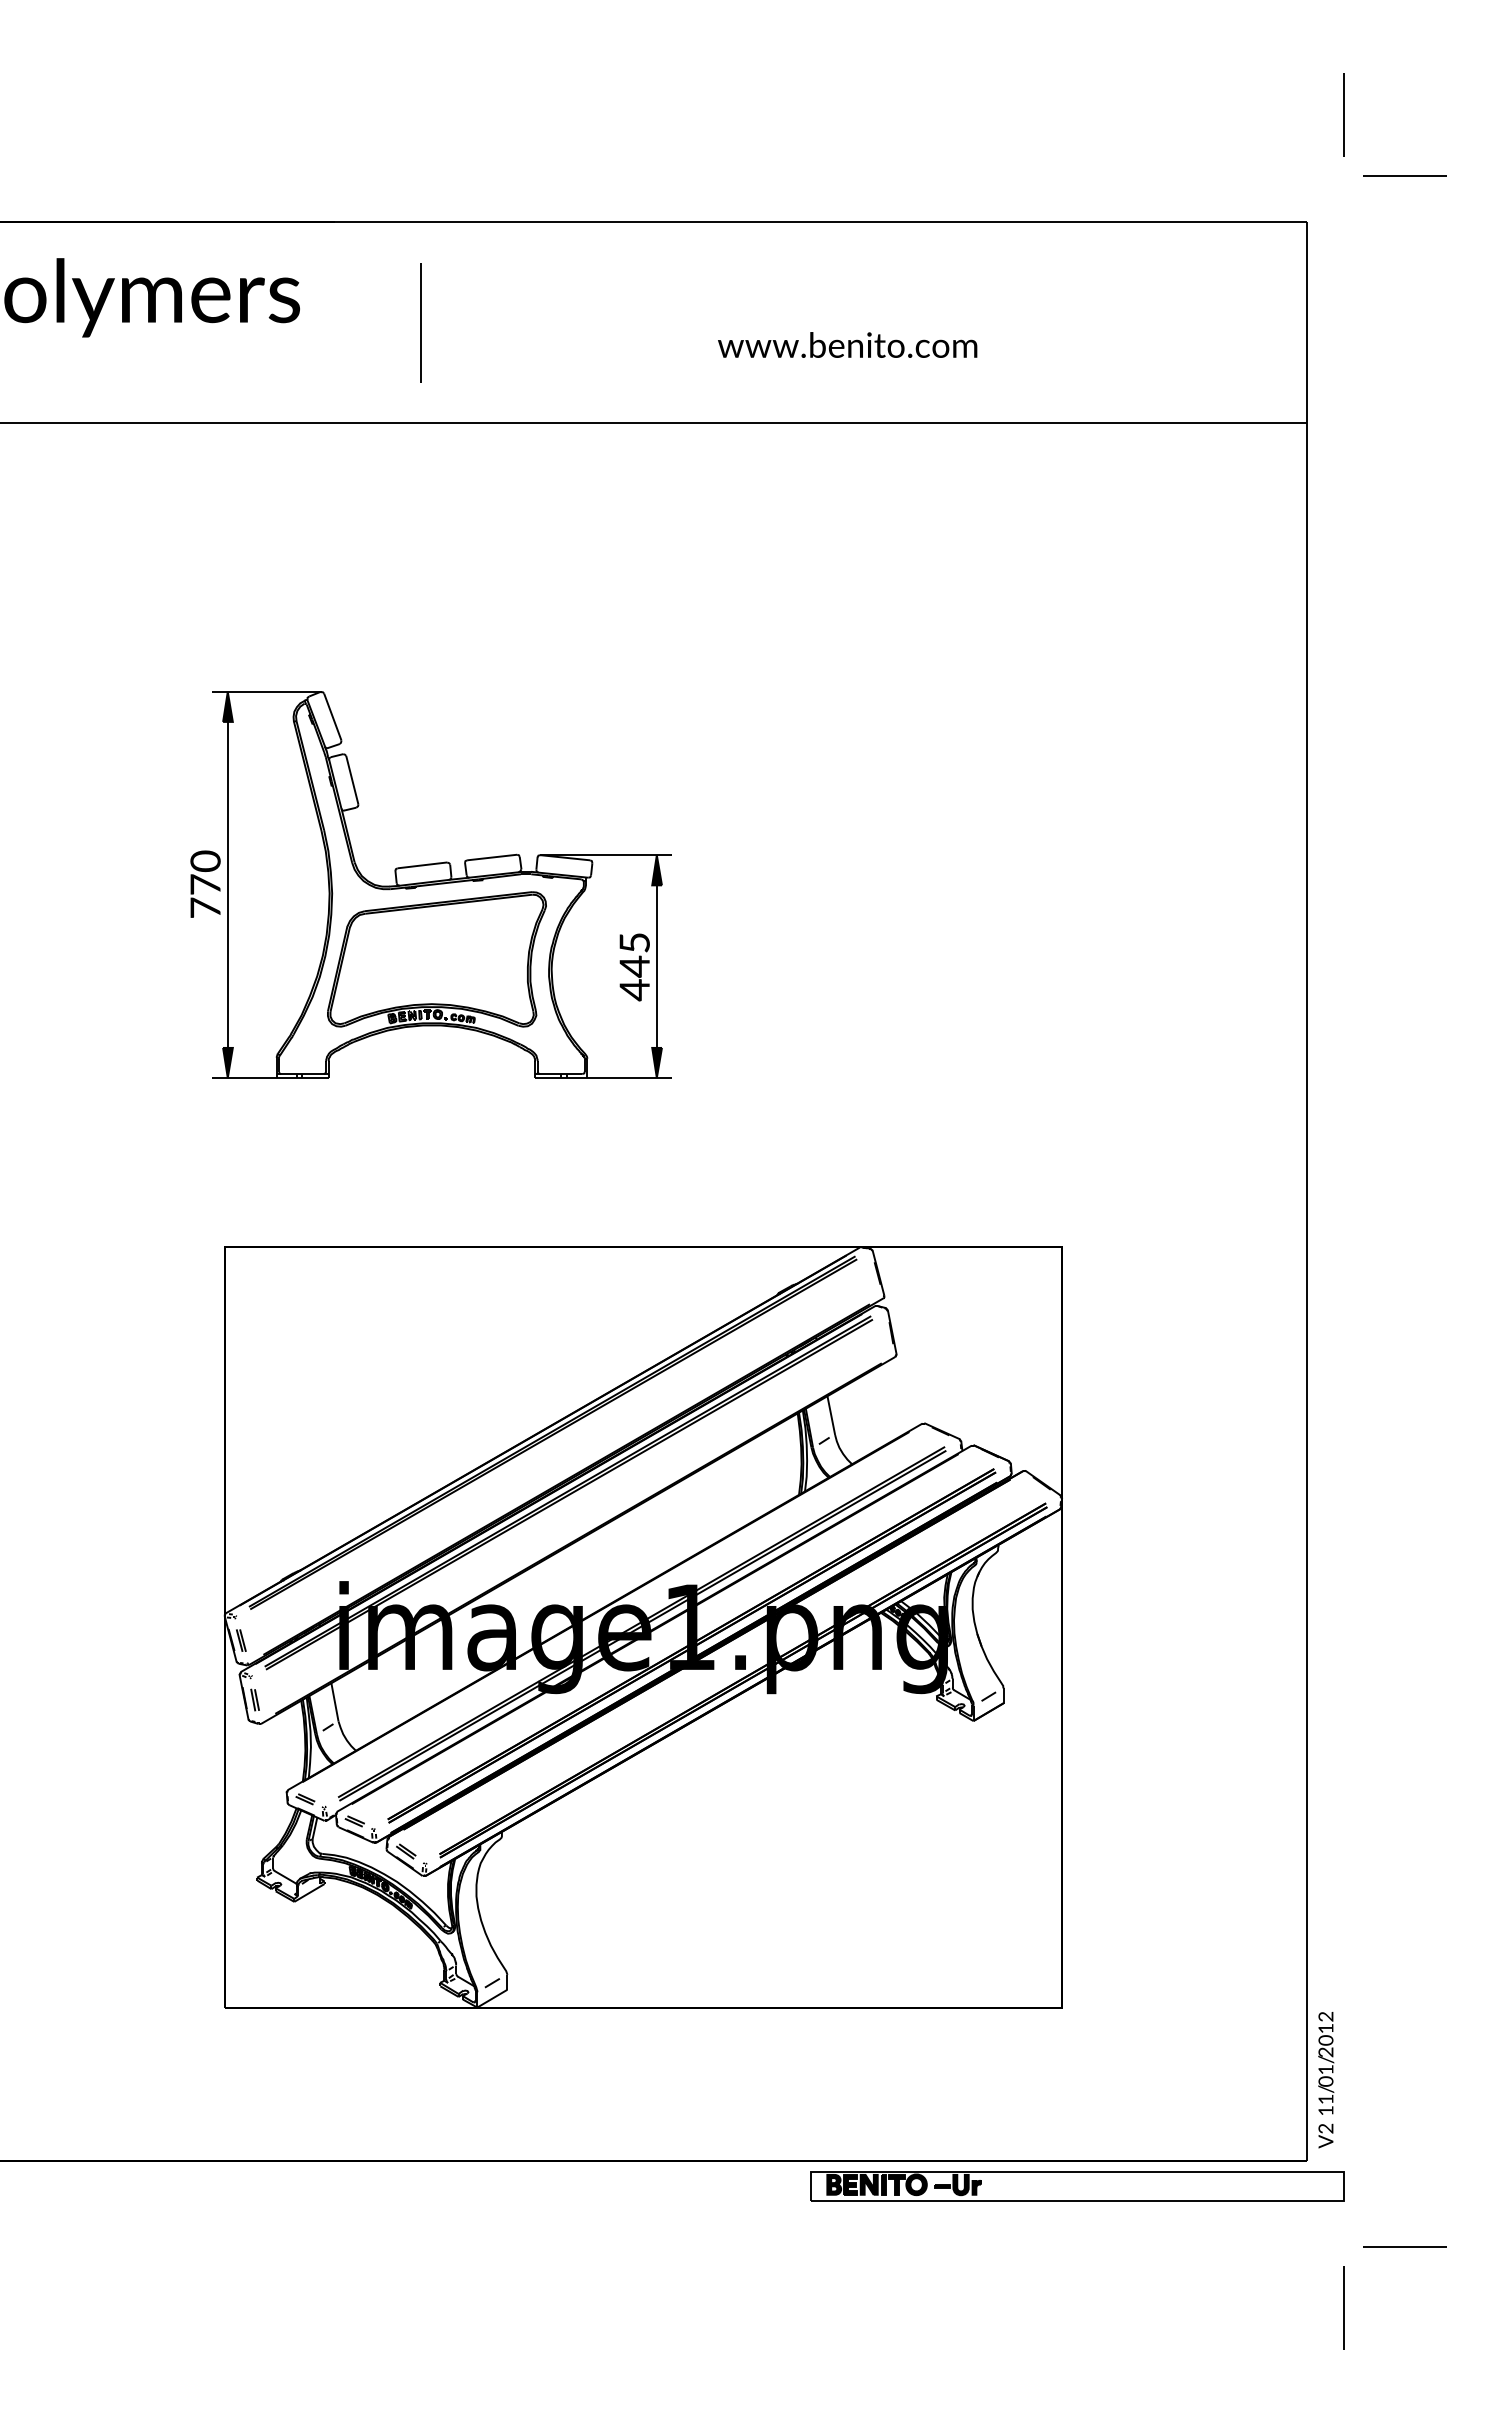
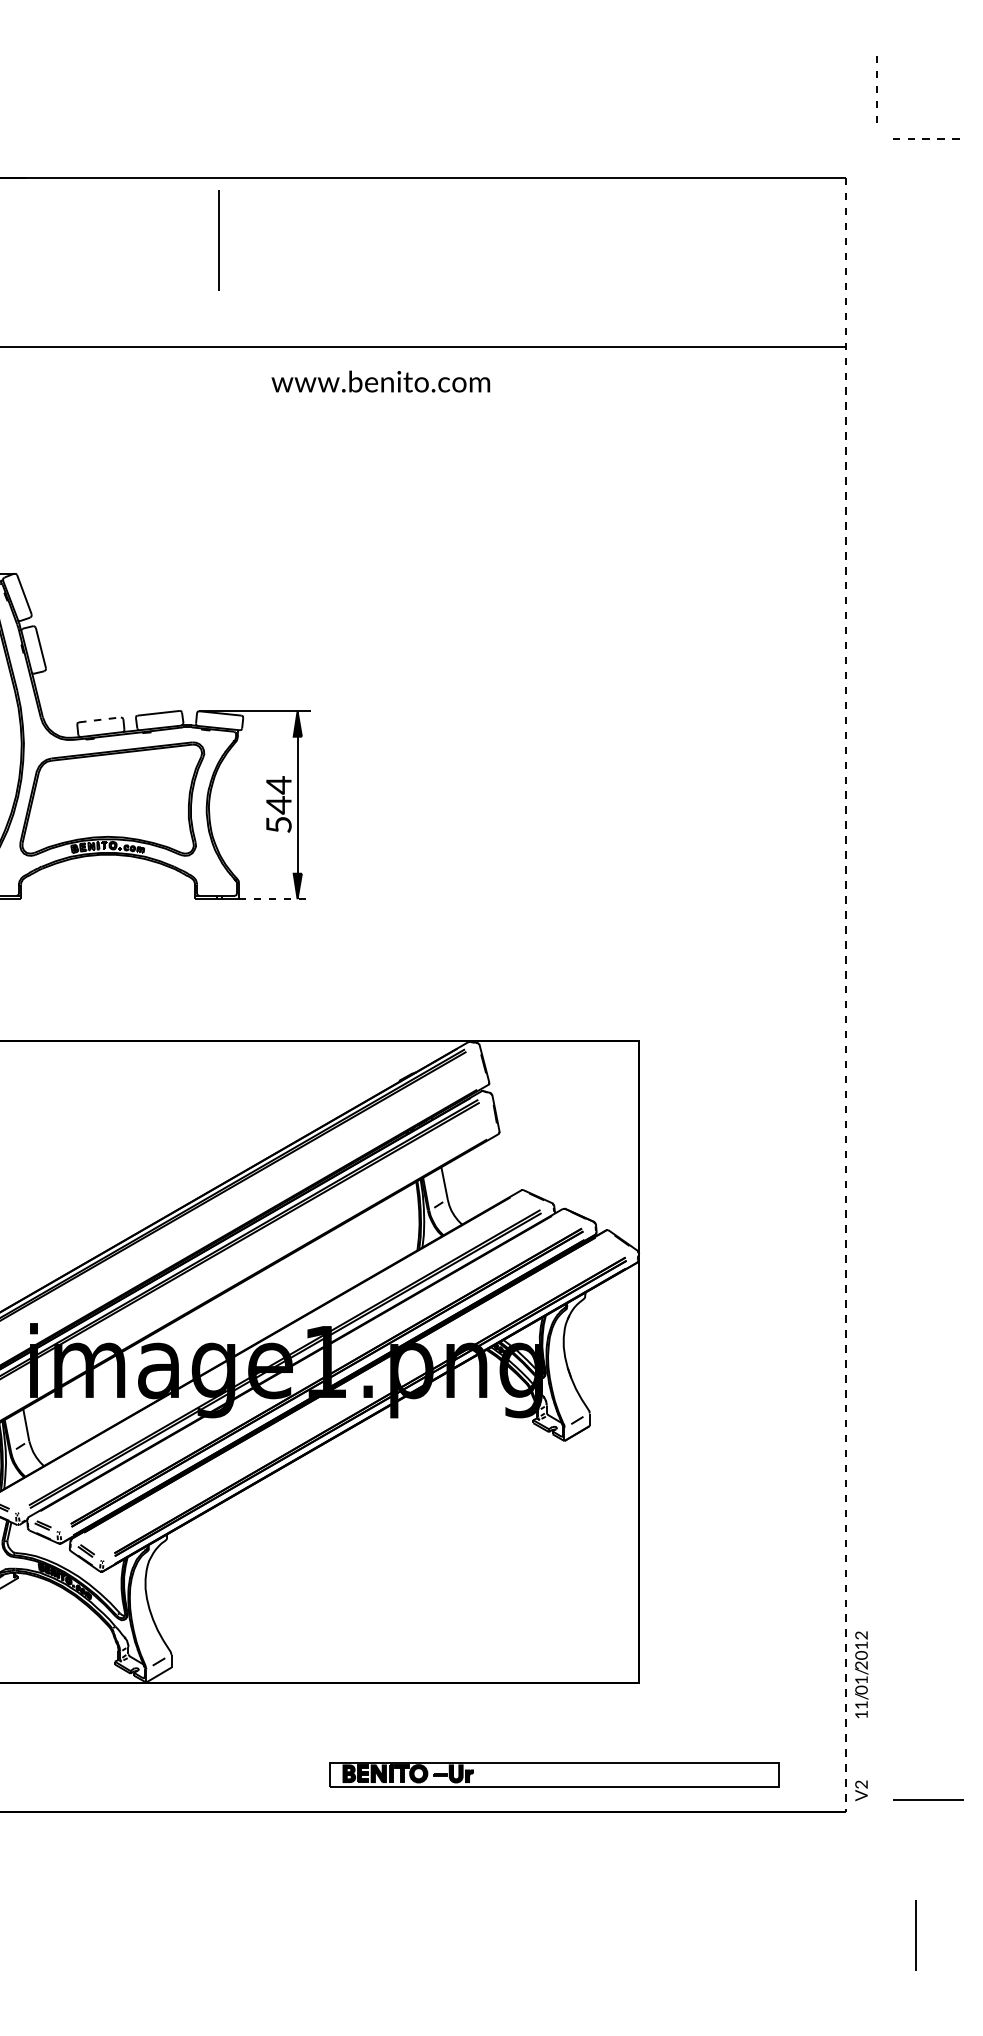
line: (1344, 114) -> (877, 87), solid -> dashed
line: (1405, 176) -> (928, 139), solid -> dashed
line: (420, 322) -> (218, 240), moved
text: (847, 344) -> (380, 381), moved
line: (422, 865) -> (100, 719), solid -> dashed
text: (634, 943) -> (278, 785), 5 -> 4
text: (634, 990) -> (278, 825), 4 -> 5
line: (630, 1078) -> (275, 899), solid -> dashed
line: (1307, 1192) -> (845, 995), solid -> dashed
text: (1326, 2063) -> (861, 1674), moved
part: (1077, 2186) -> (554, 1775), moved
line: (1404, 2246) -> (927, 1799), moved
line: (1343, 2307) -> (915, 1935), moved

